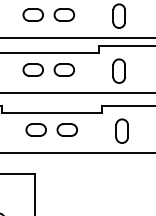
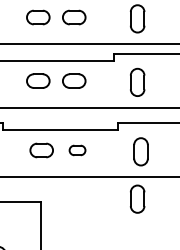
part: (66, 129) -> (76, 149), size x0.7
part: (118, 171) -> (136, 198), added

